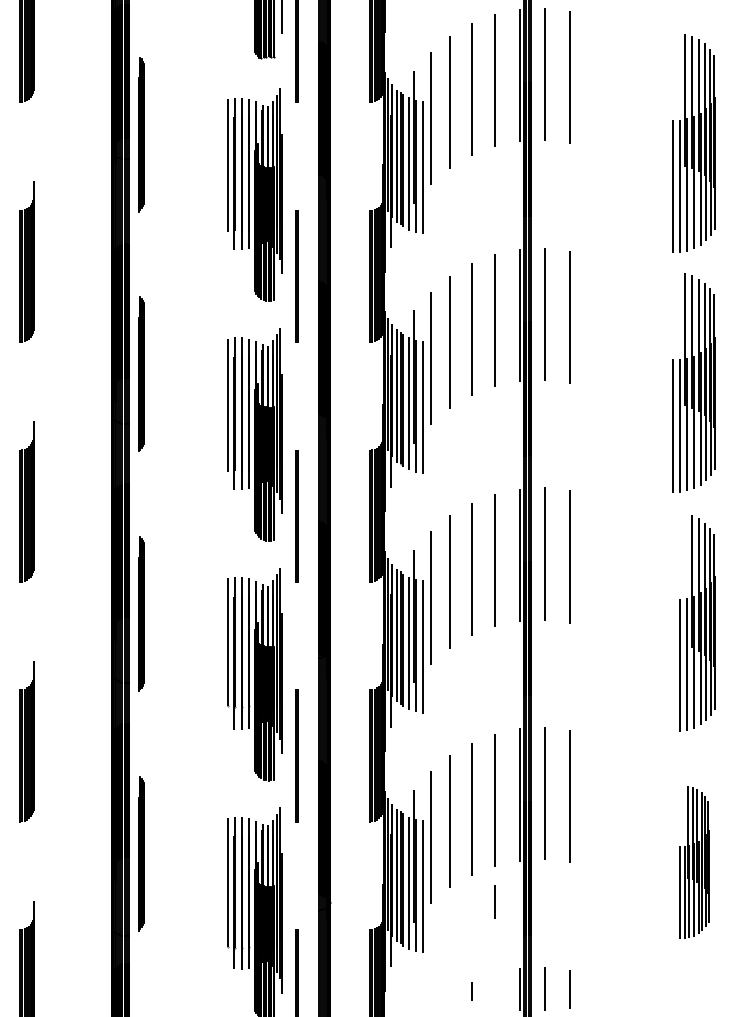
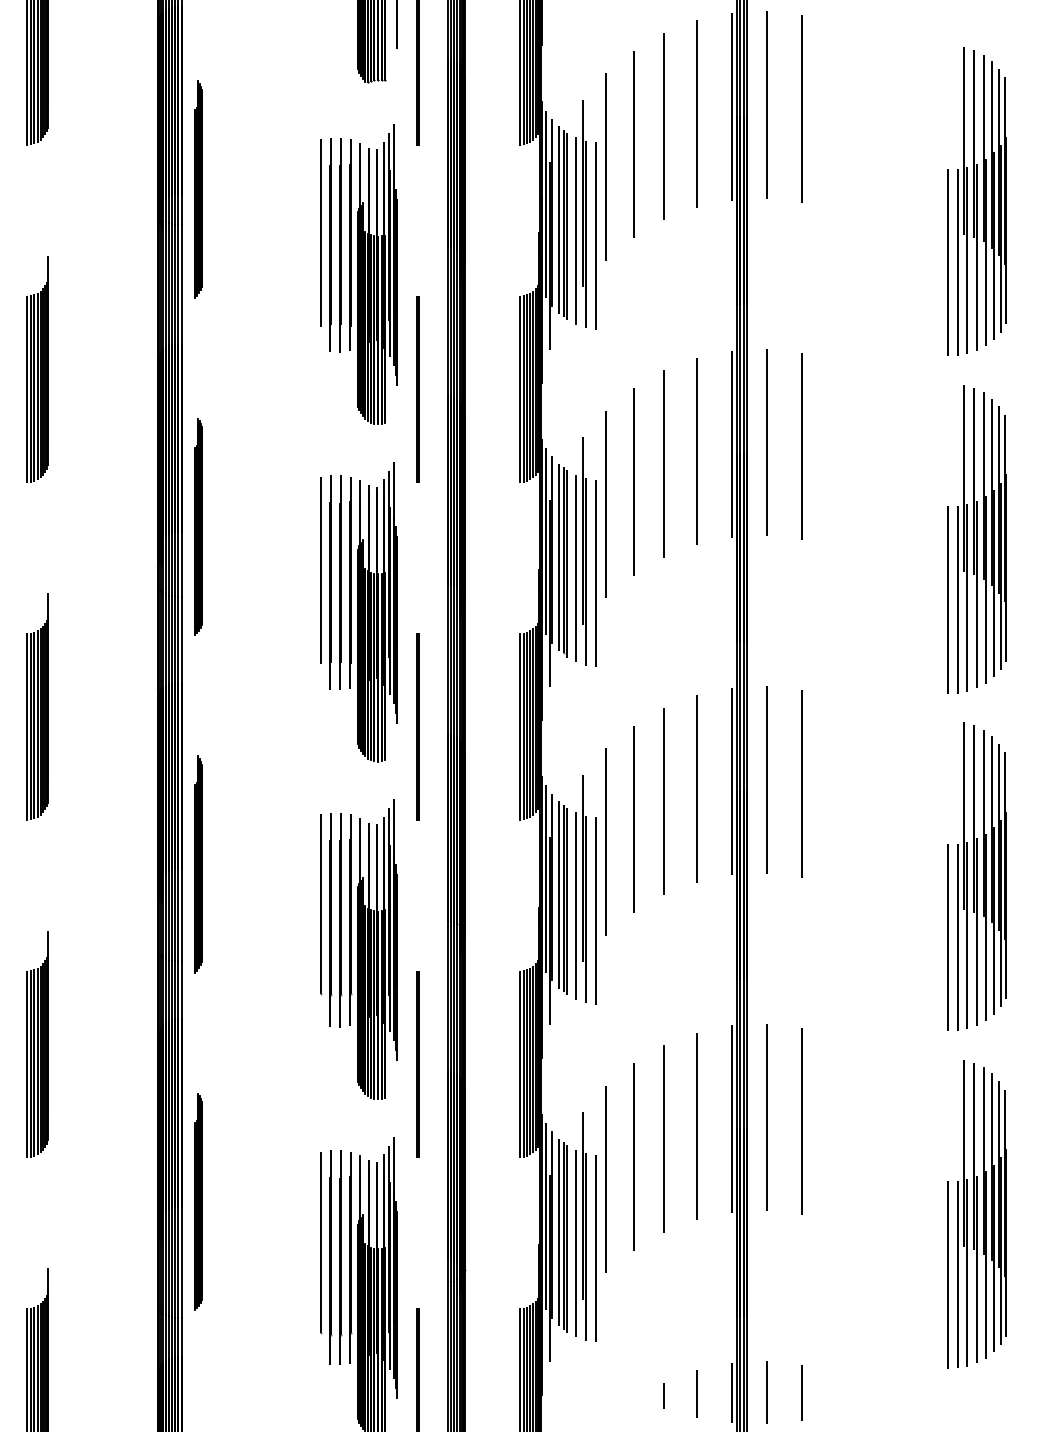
line: (684, 579) -> (963, 815), added
line: (673, 665) -> (947, 936), added
part: (693, 862) -> (975, 1214), size x1.43
line: (494, 901) -> (695, 1393), moved

